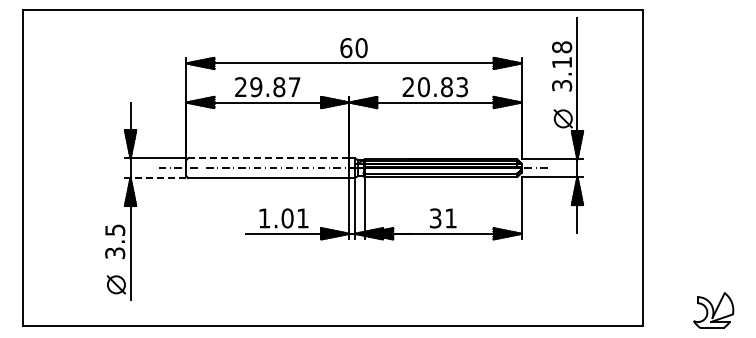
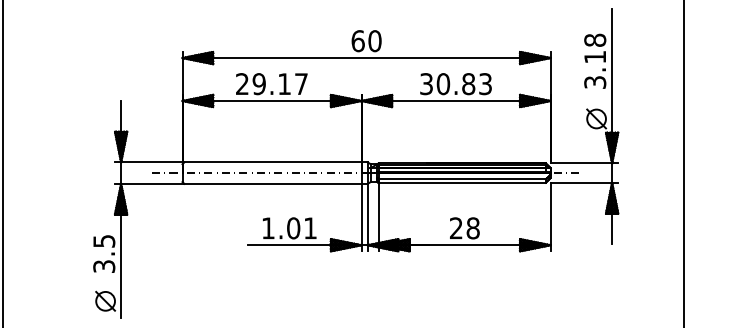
text: (279, 87) -> (284, 84), 29.87 -> 29.17
text: (408, 87) -> (426, 84), 20.83 -> 30.83
line: (268, 158) -> (272, 162), dashed -> solid
line: (158, 177) -> (151, 183), dashed -> solid
text: (442, 218) -> (463, 228), 31 -> 28

